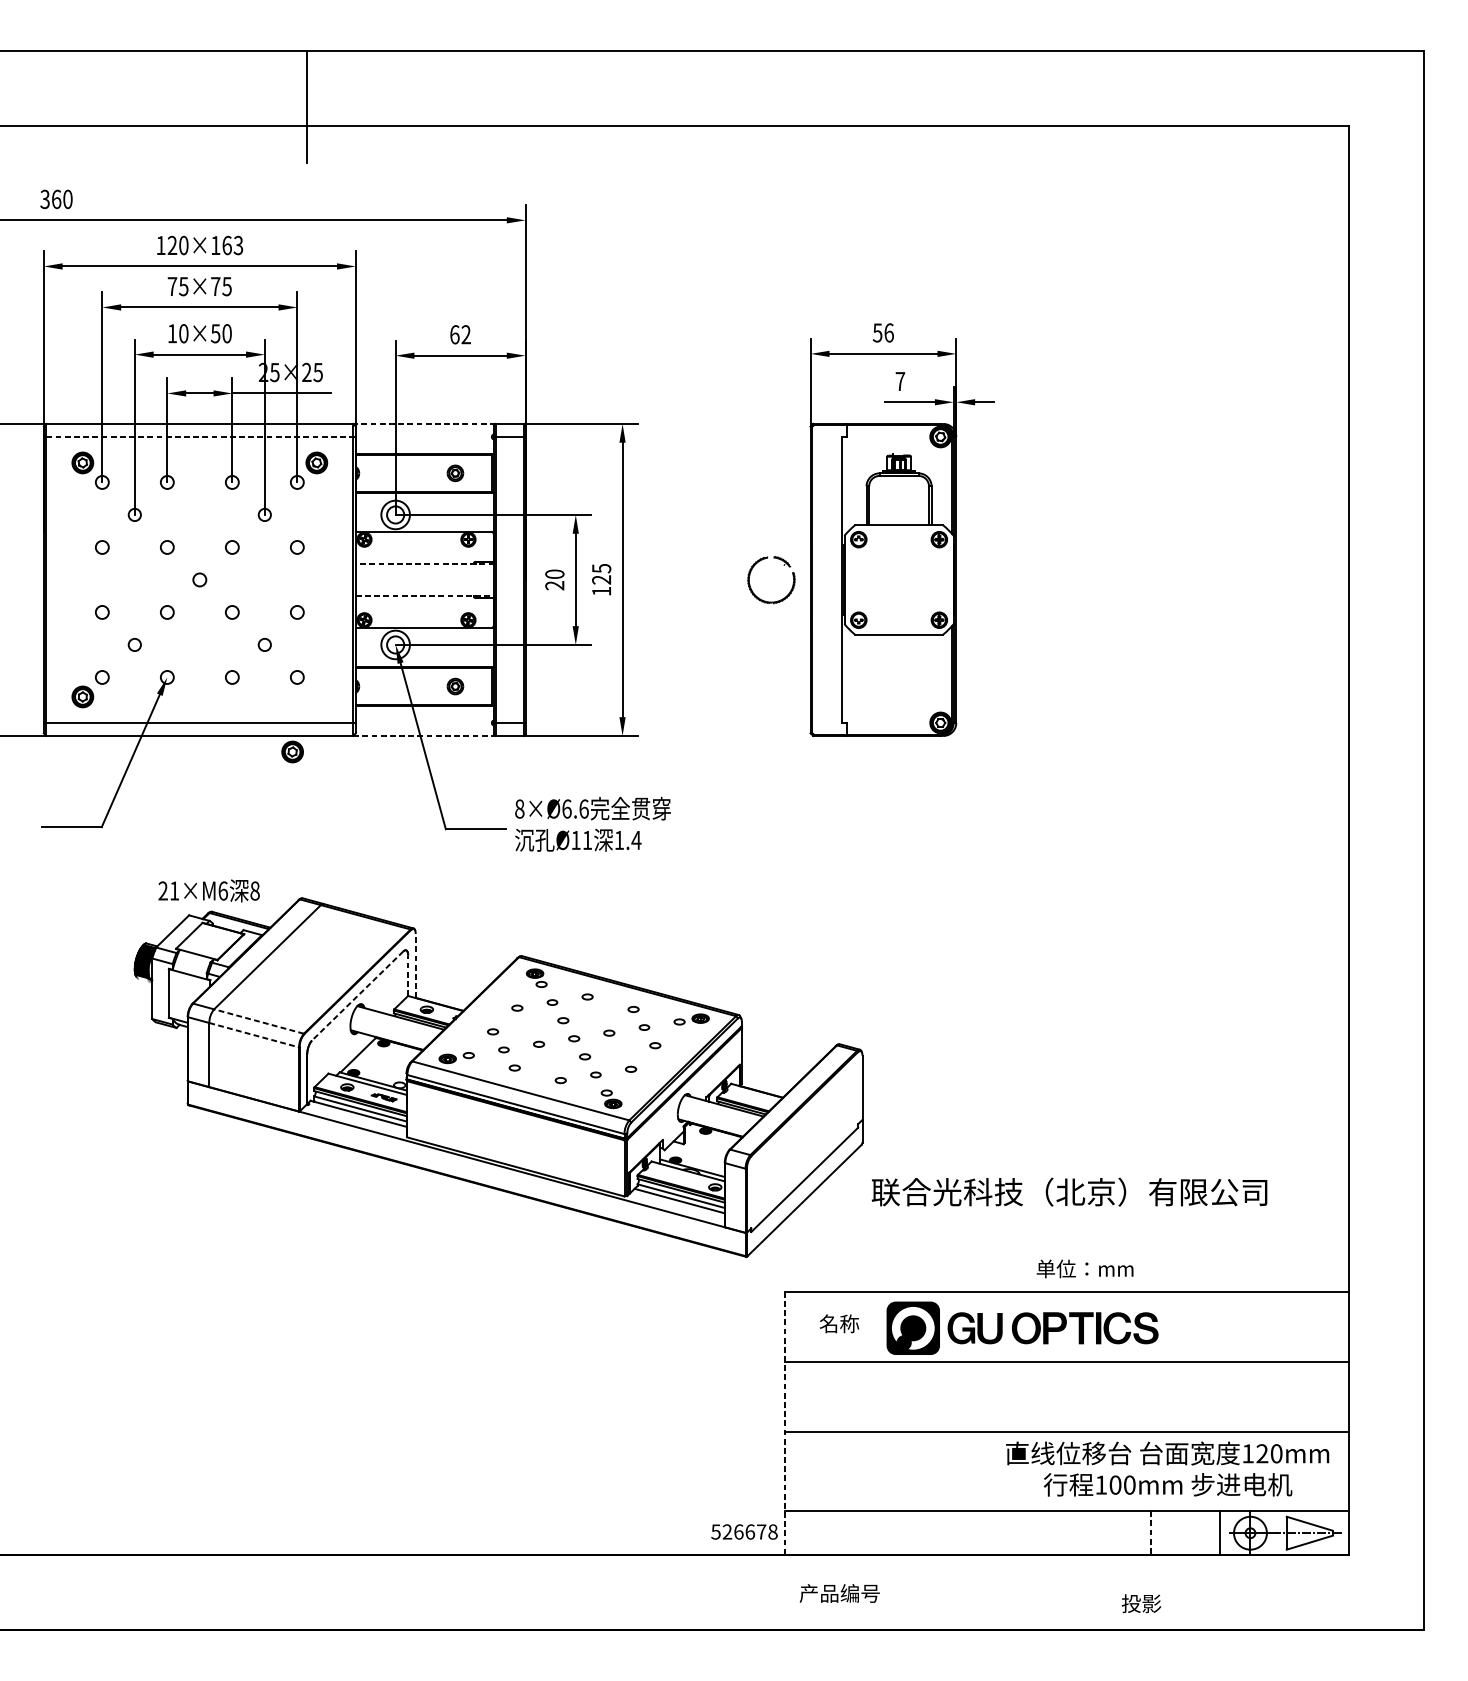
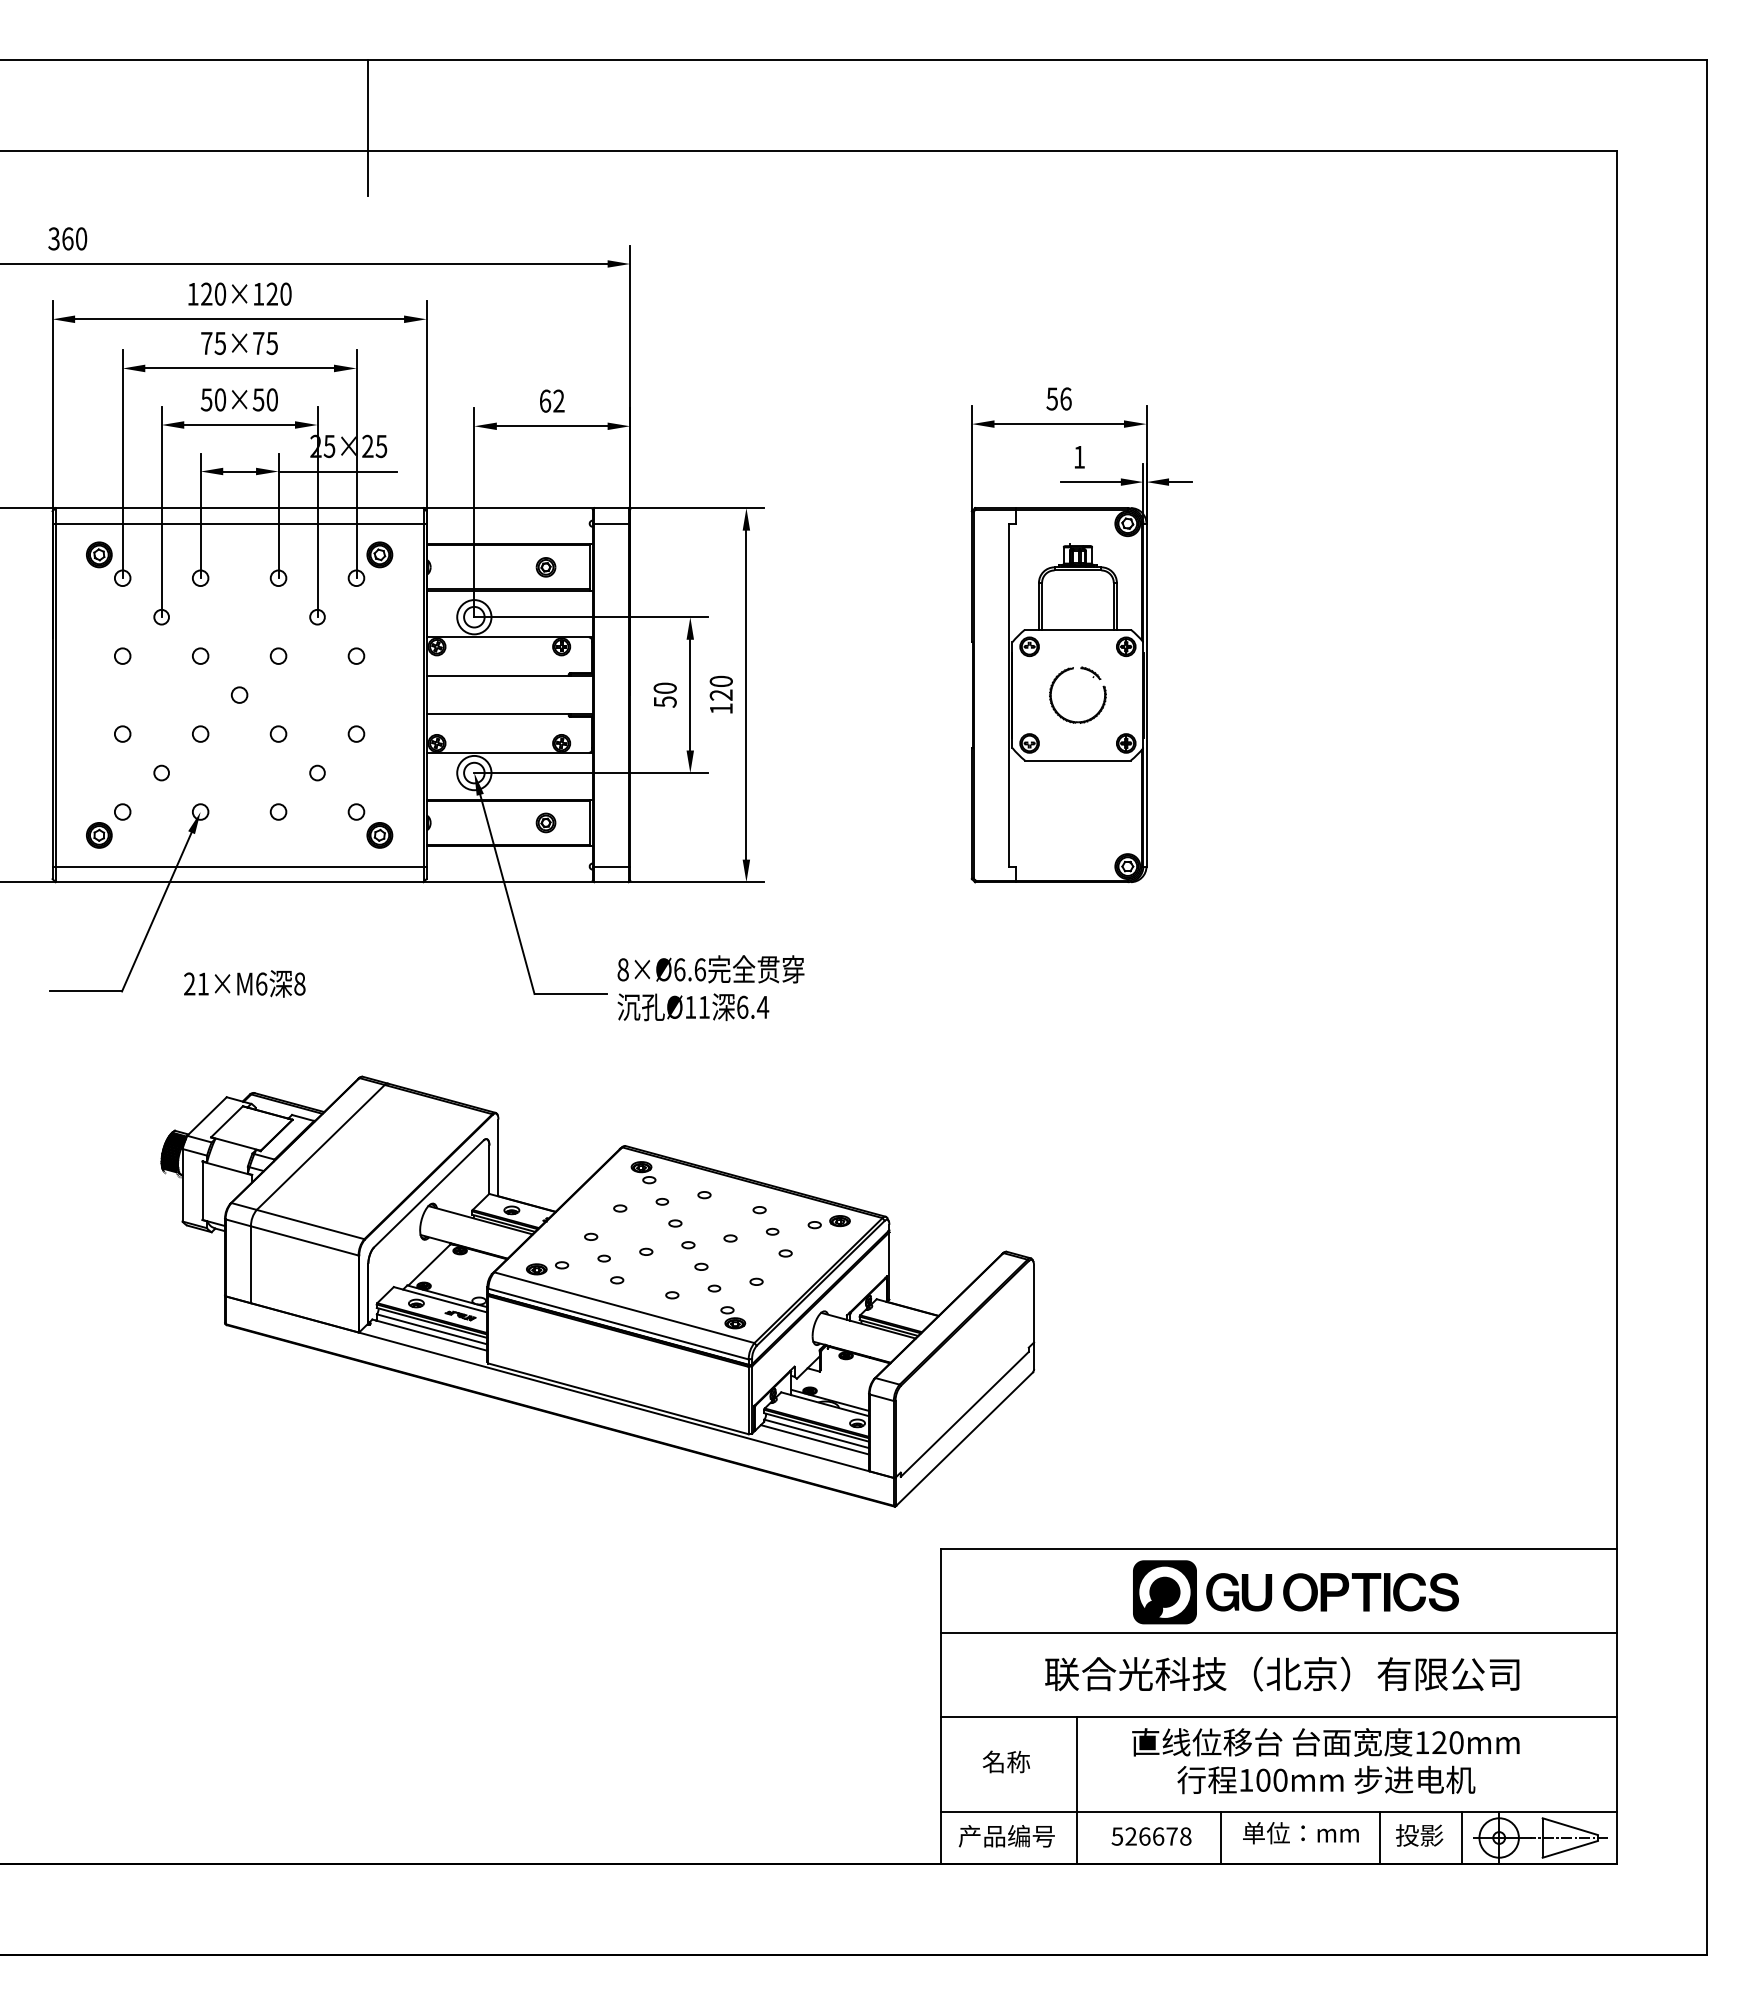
text: (232, 244) -> (278, 293), 120×163 -> 120×120
text: (172, 333) -> (206, 399), 10 -> 50
text: (900, 381) -> (1079, 457), 7 -> 1
line: (424, 424) -> (508, 508), dashed -> solid
line: (199, 436) -> (239, 523), dashed -> solid
line: (424, 564) -> (509, 676), dashed -> solid
part: (783, 565) -> (1092, 677), moved
text: (600, 568) -> (720, 681), 125 -> 120
text: (554, 585) -> (664, 701), 20 -> 50
line: (425, 595) -> (510, 713), dashed -> solid
line: (424, 736) -> (509, 882), dashed -> solid
part: (292, 752) -> (379, 835), moved
text: (619, 839) -> (742, 1006), 1.4 -> 6.4
text: (208, 890) -> (244, 983), moved
line: (415, 965) -> (498, 1157), dashed -> solid
line: (408, 975) -> (489, 1169), dashed -> solid
line: (357, 996) -> (428, 1194), dashed -> solid
line: (258, 1021) -> (310, 1224), dashed -> solid
line: (253, 1034) -> (304, 1240), dashed -> solid
text: (1069, 1191) -> (1282, 1673), moved
text: (1084, 1269) -> (1300, 1833), moved
text: (838, 1323) -> (1005, 1761), moved
part: (1022, 1328) -> (1295, 1592), moved
line: (784, 1423) -> (940, 1706), dashed -> solid
text: (1167, 1469) -> (1325, 1761), moved
line: (897, 1493) -> (1076, 1790), added
text: (744, 1531) -> (1151, 1836), moved
line: (1018, 1532) -> (1220, 1837), added
line: (1150, 1533) -> (1379, 1838), dashed -> solid
text: (839, 1593) -> (1006, 1836), moved
text: (1141, 1603) -> (1419, 1835), moved

